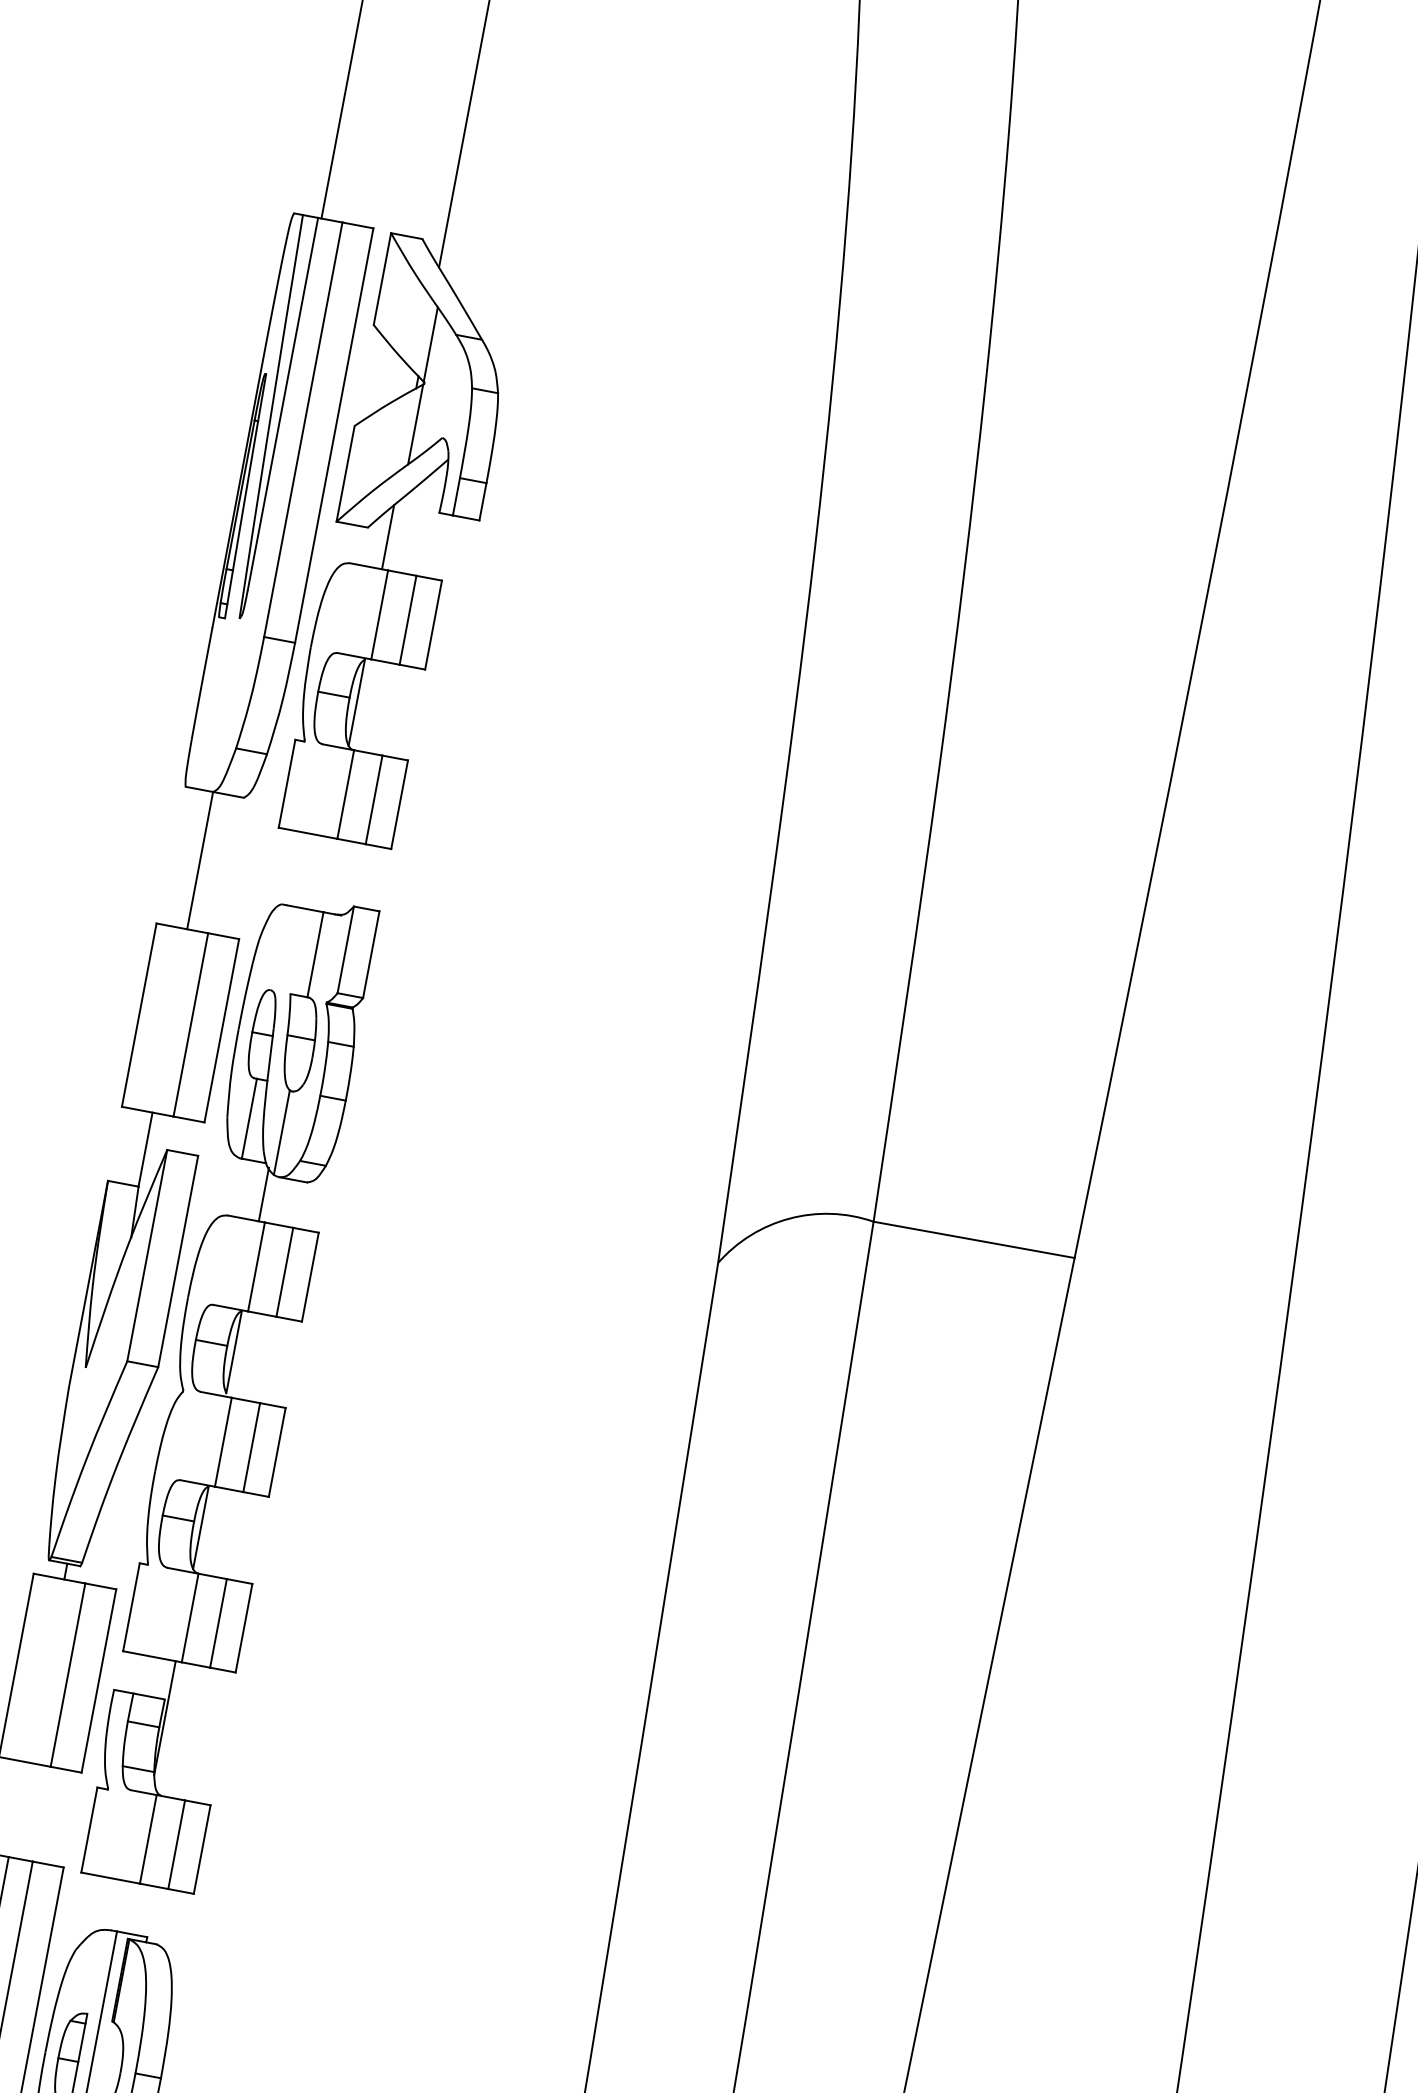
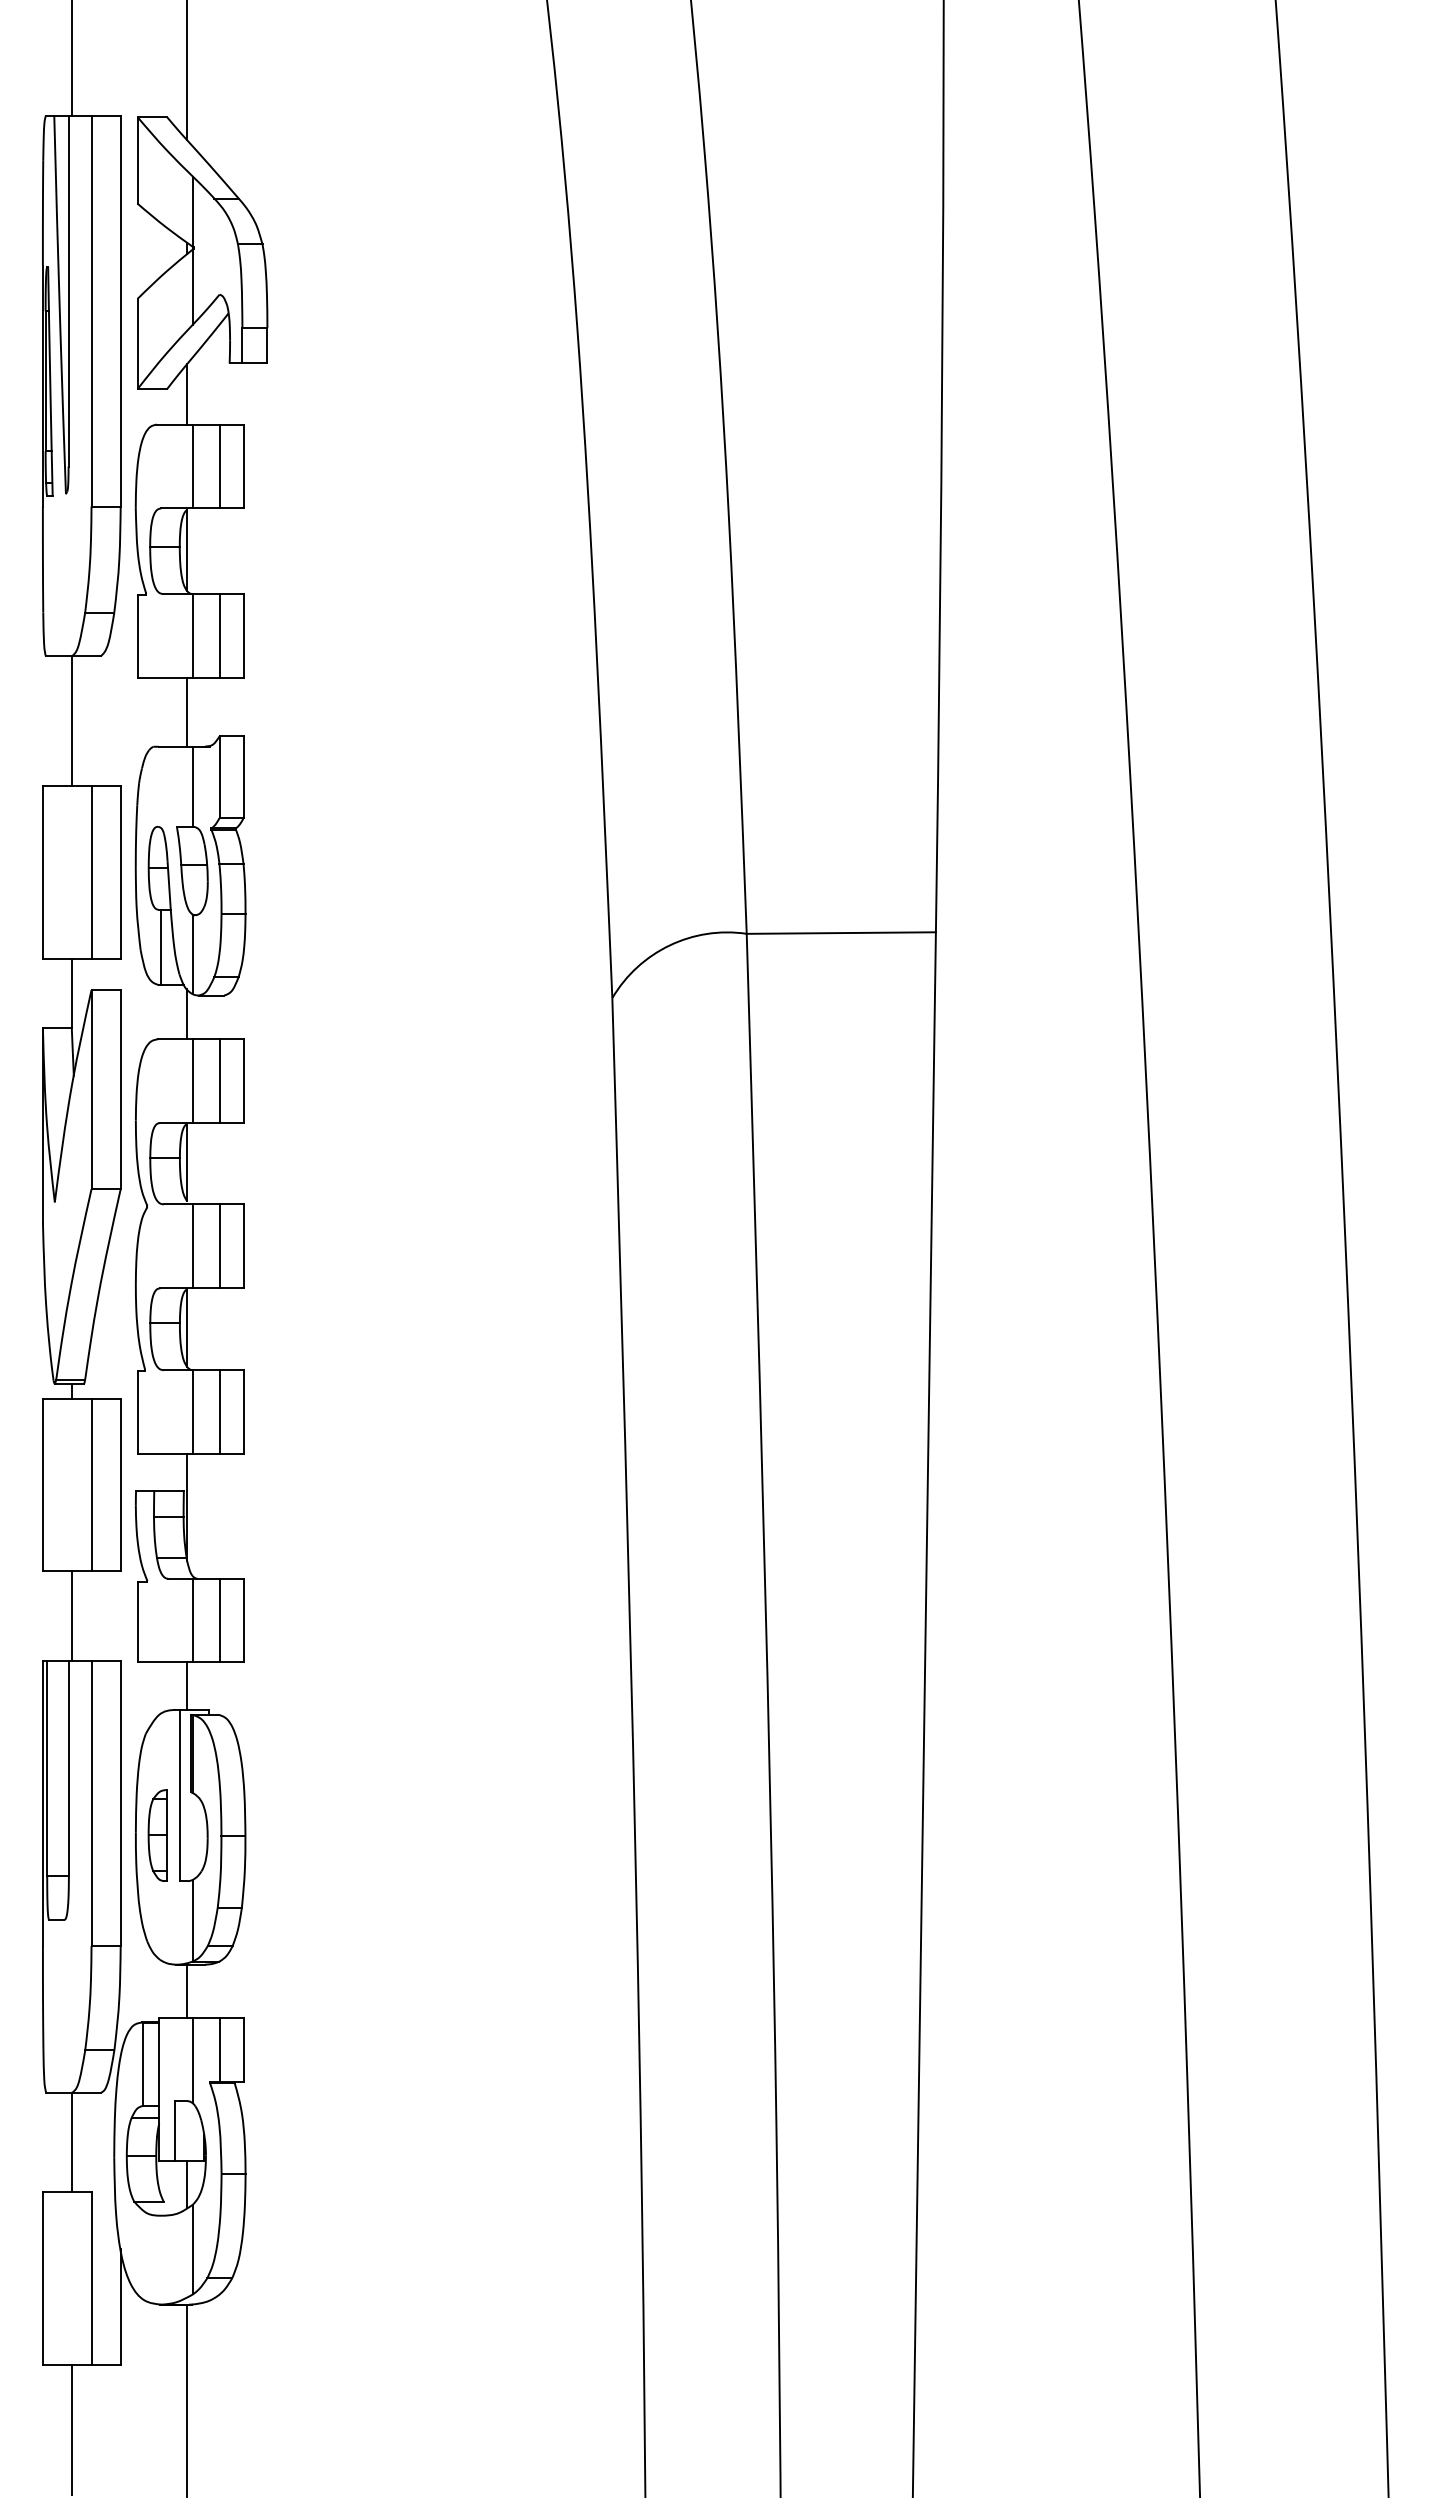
line: (324, 873) -> (187, 711), added
line: (20, 1809) -> (71, 1615), added
line: (129, 1907) -> (187, 1685), added

